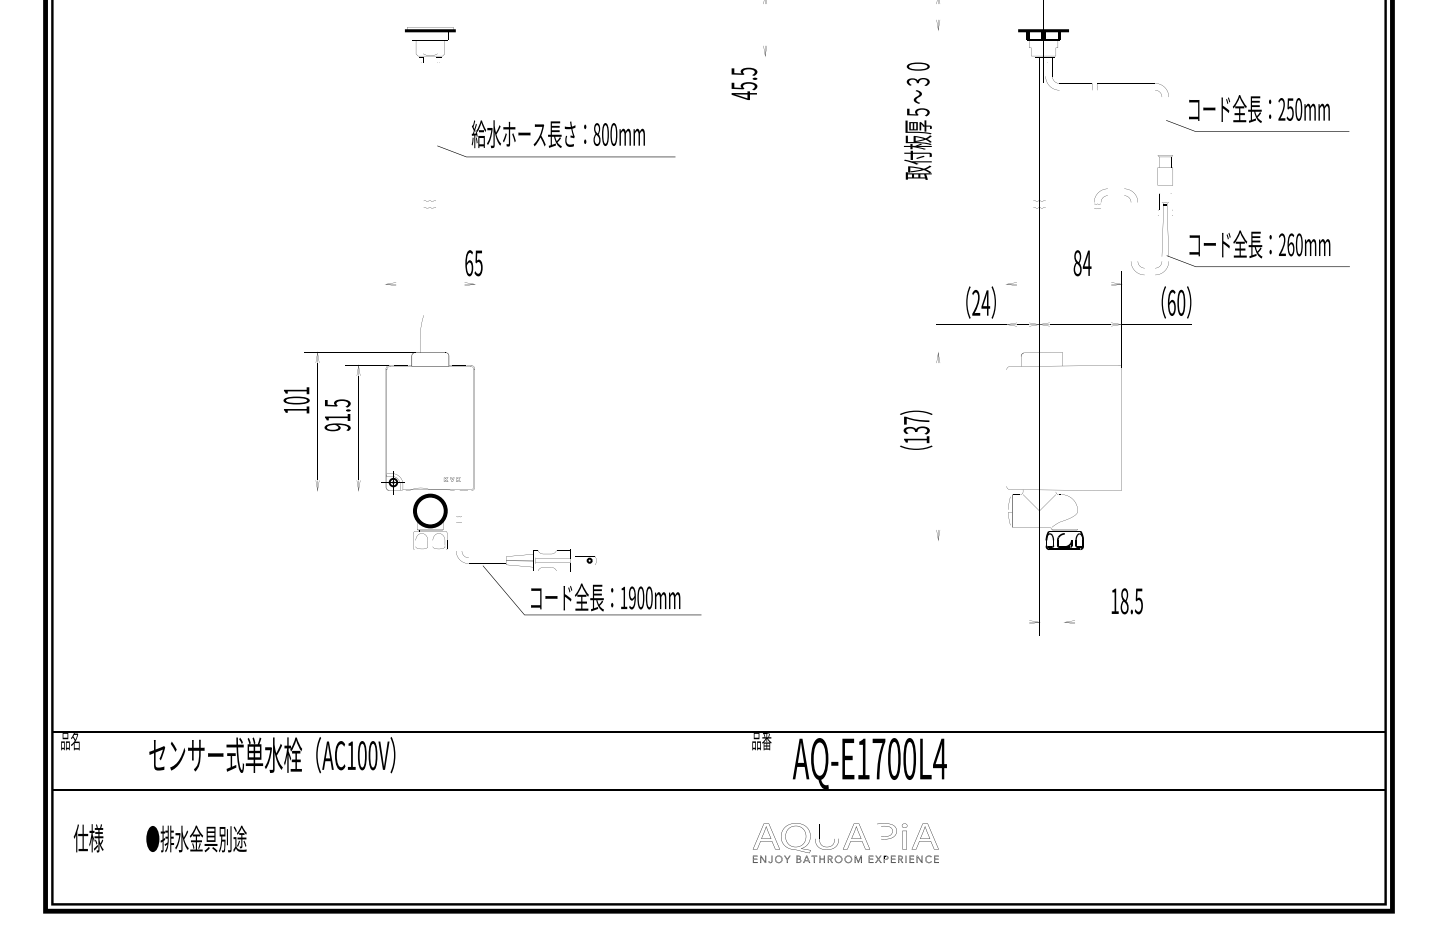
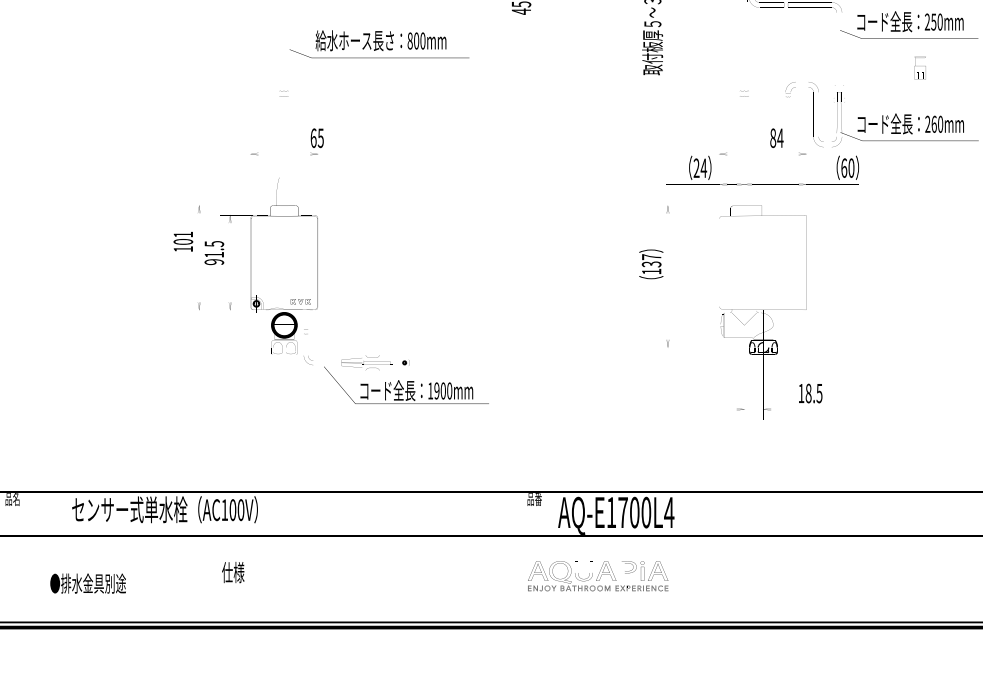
part: (1164, 170) -> (919, 68), moved
part: (452, 479) -> (301, 301), size x1.6
text: (88, 838) -> (233, 572), moved
text: (196, 838) -> (88, 583), moved

